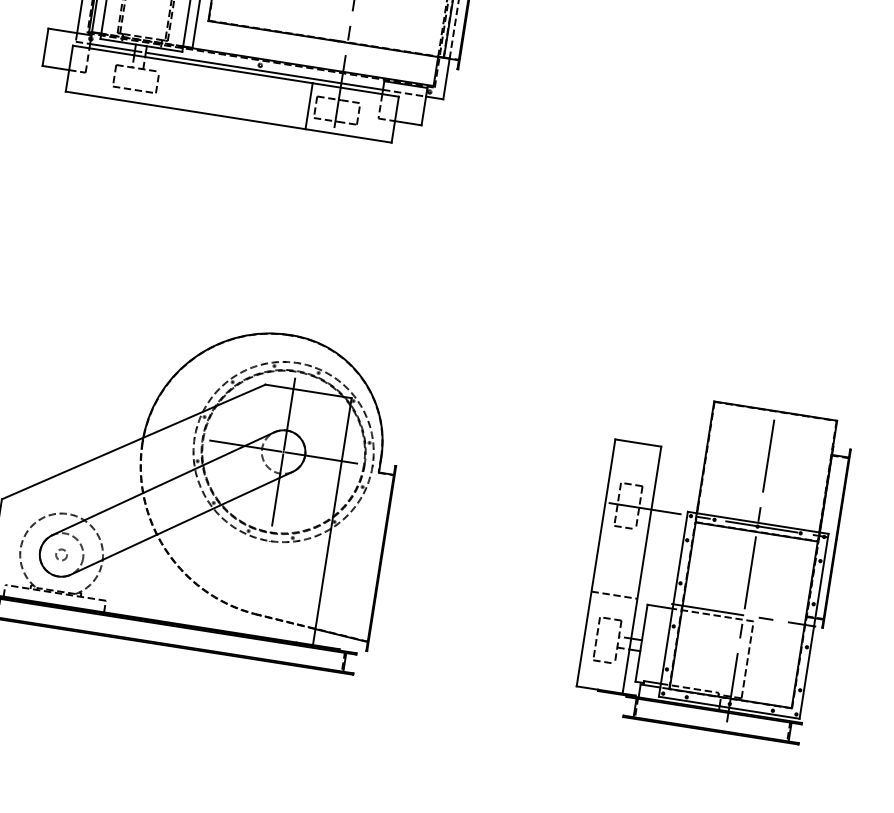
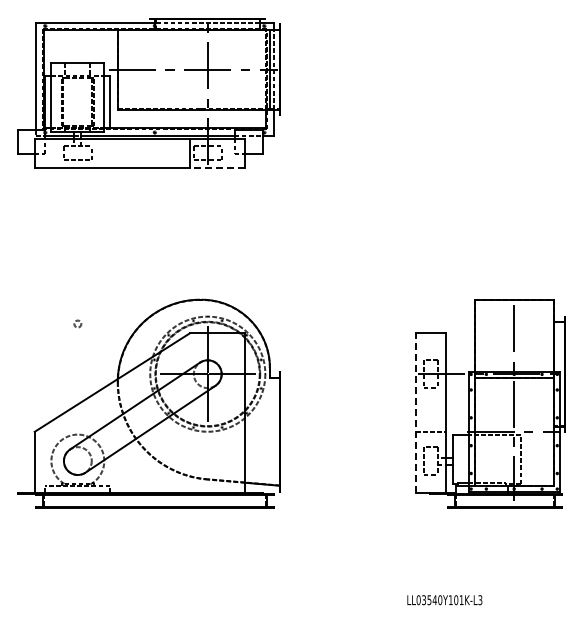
line: (348, 136) -> (217, 168), solid -> dashed
circle: (61, 553) -> (77, 323), moved
line: (595, 563) -> (415, 413), solid -> dashed

